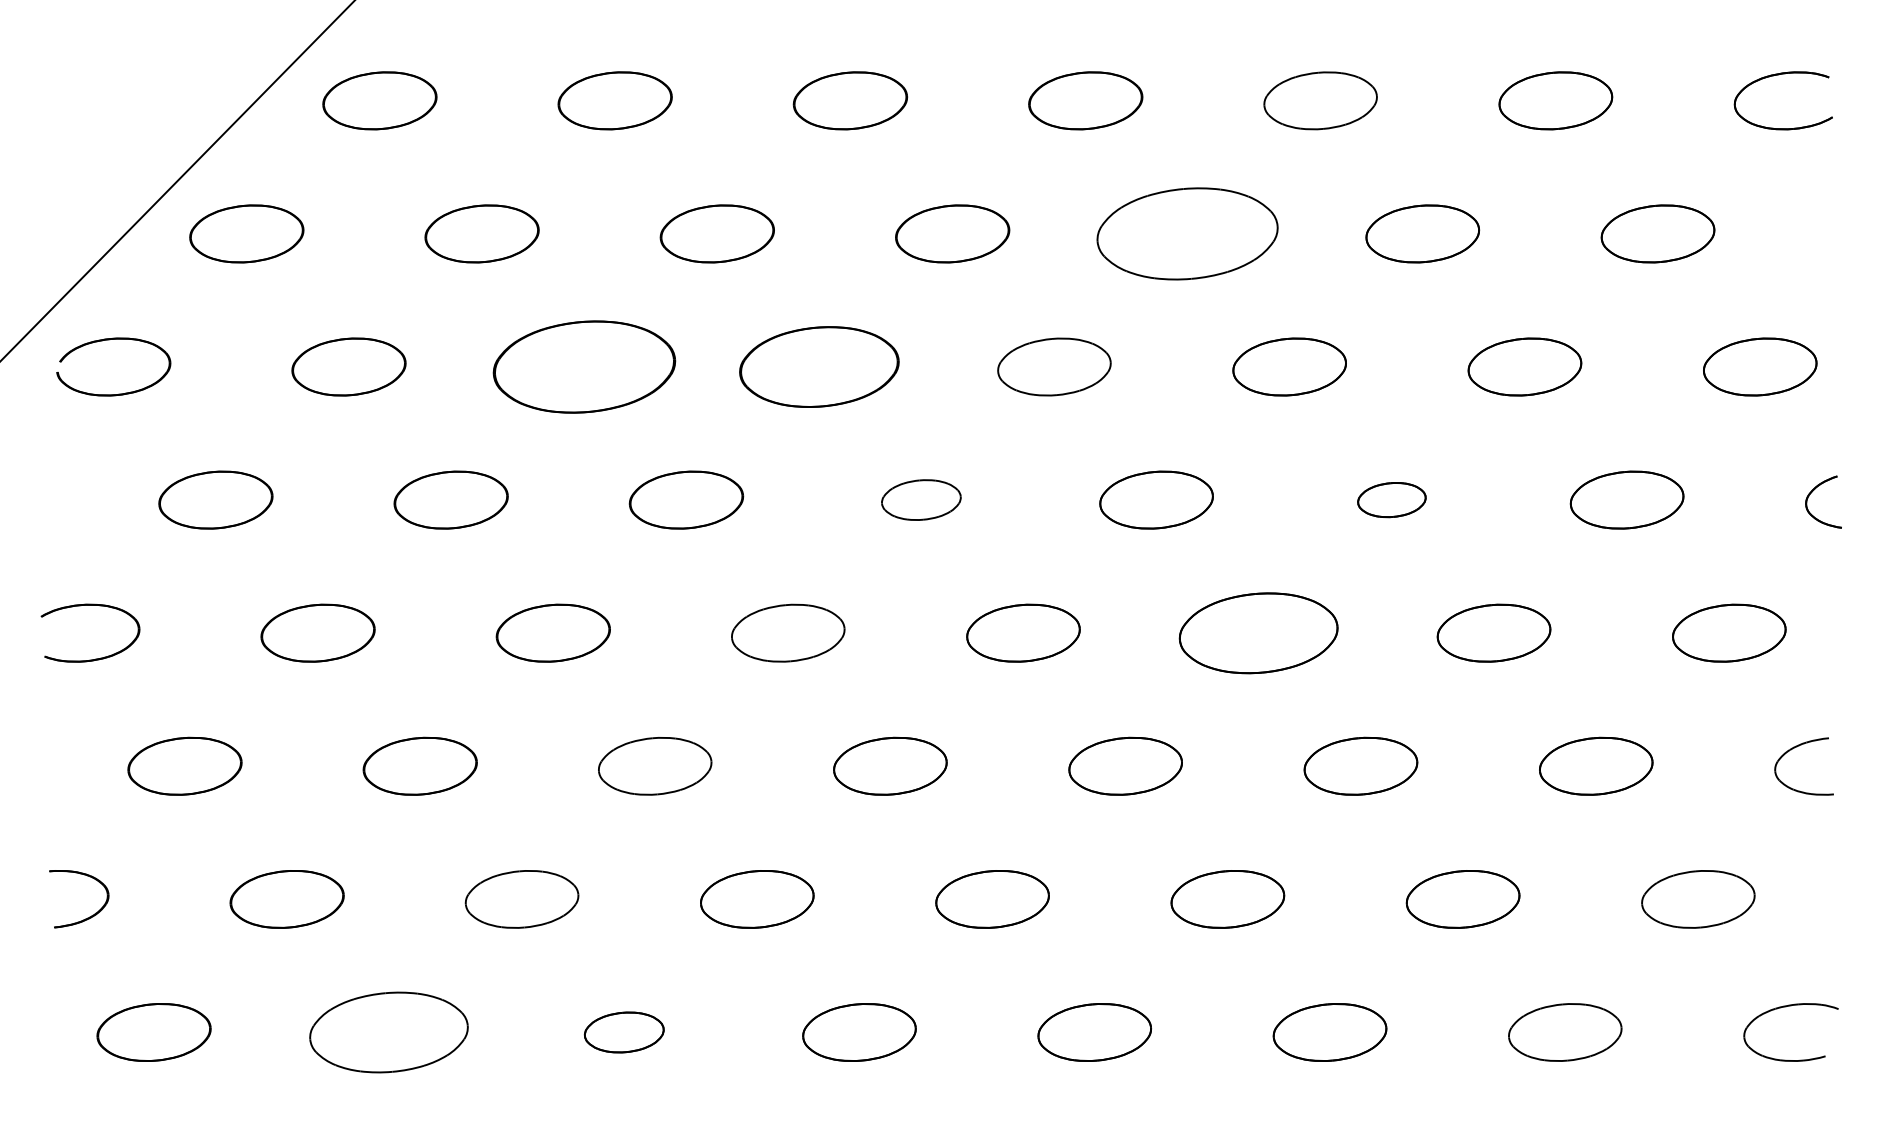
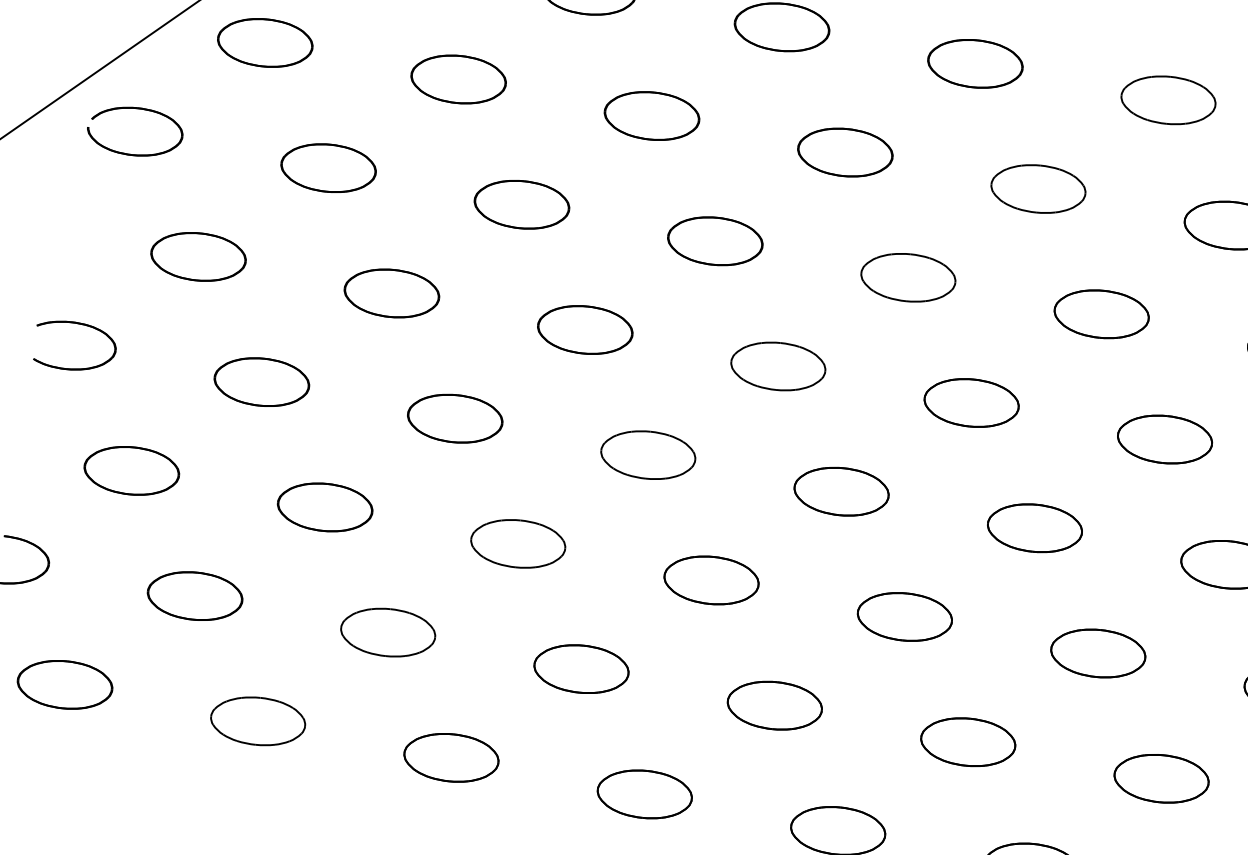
part: (1187, 233) -> (1038, 188), size x0.62
part: (583, 366) -> (521, 204), size x0.62
part: (819, 366) -> (715, 240), size x0.71
part: (921, 499) -> (778, 365), size x1.43
part: (1391, 499) -> (1164, 438), size x1.67
part: (1258, 632) -> (1034, 527), size x0.71
part: (388, 1032) -> (257, 721), size x0.71
part: (624, 1032) -> (451, 757), size x1.43

